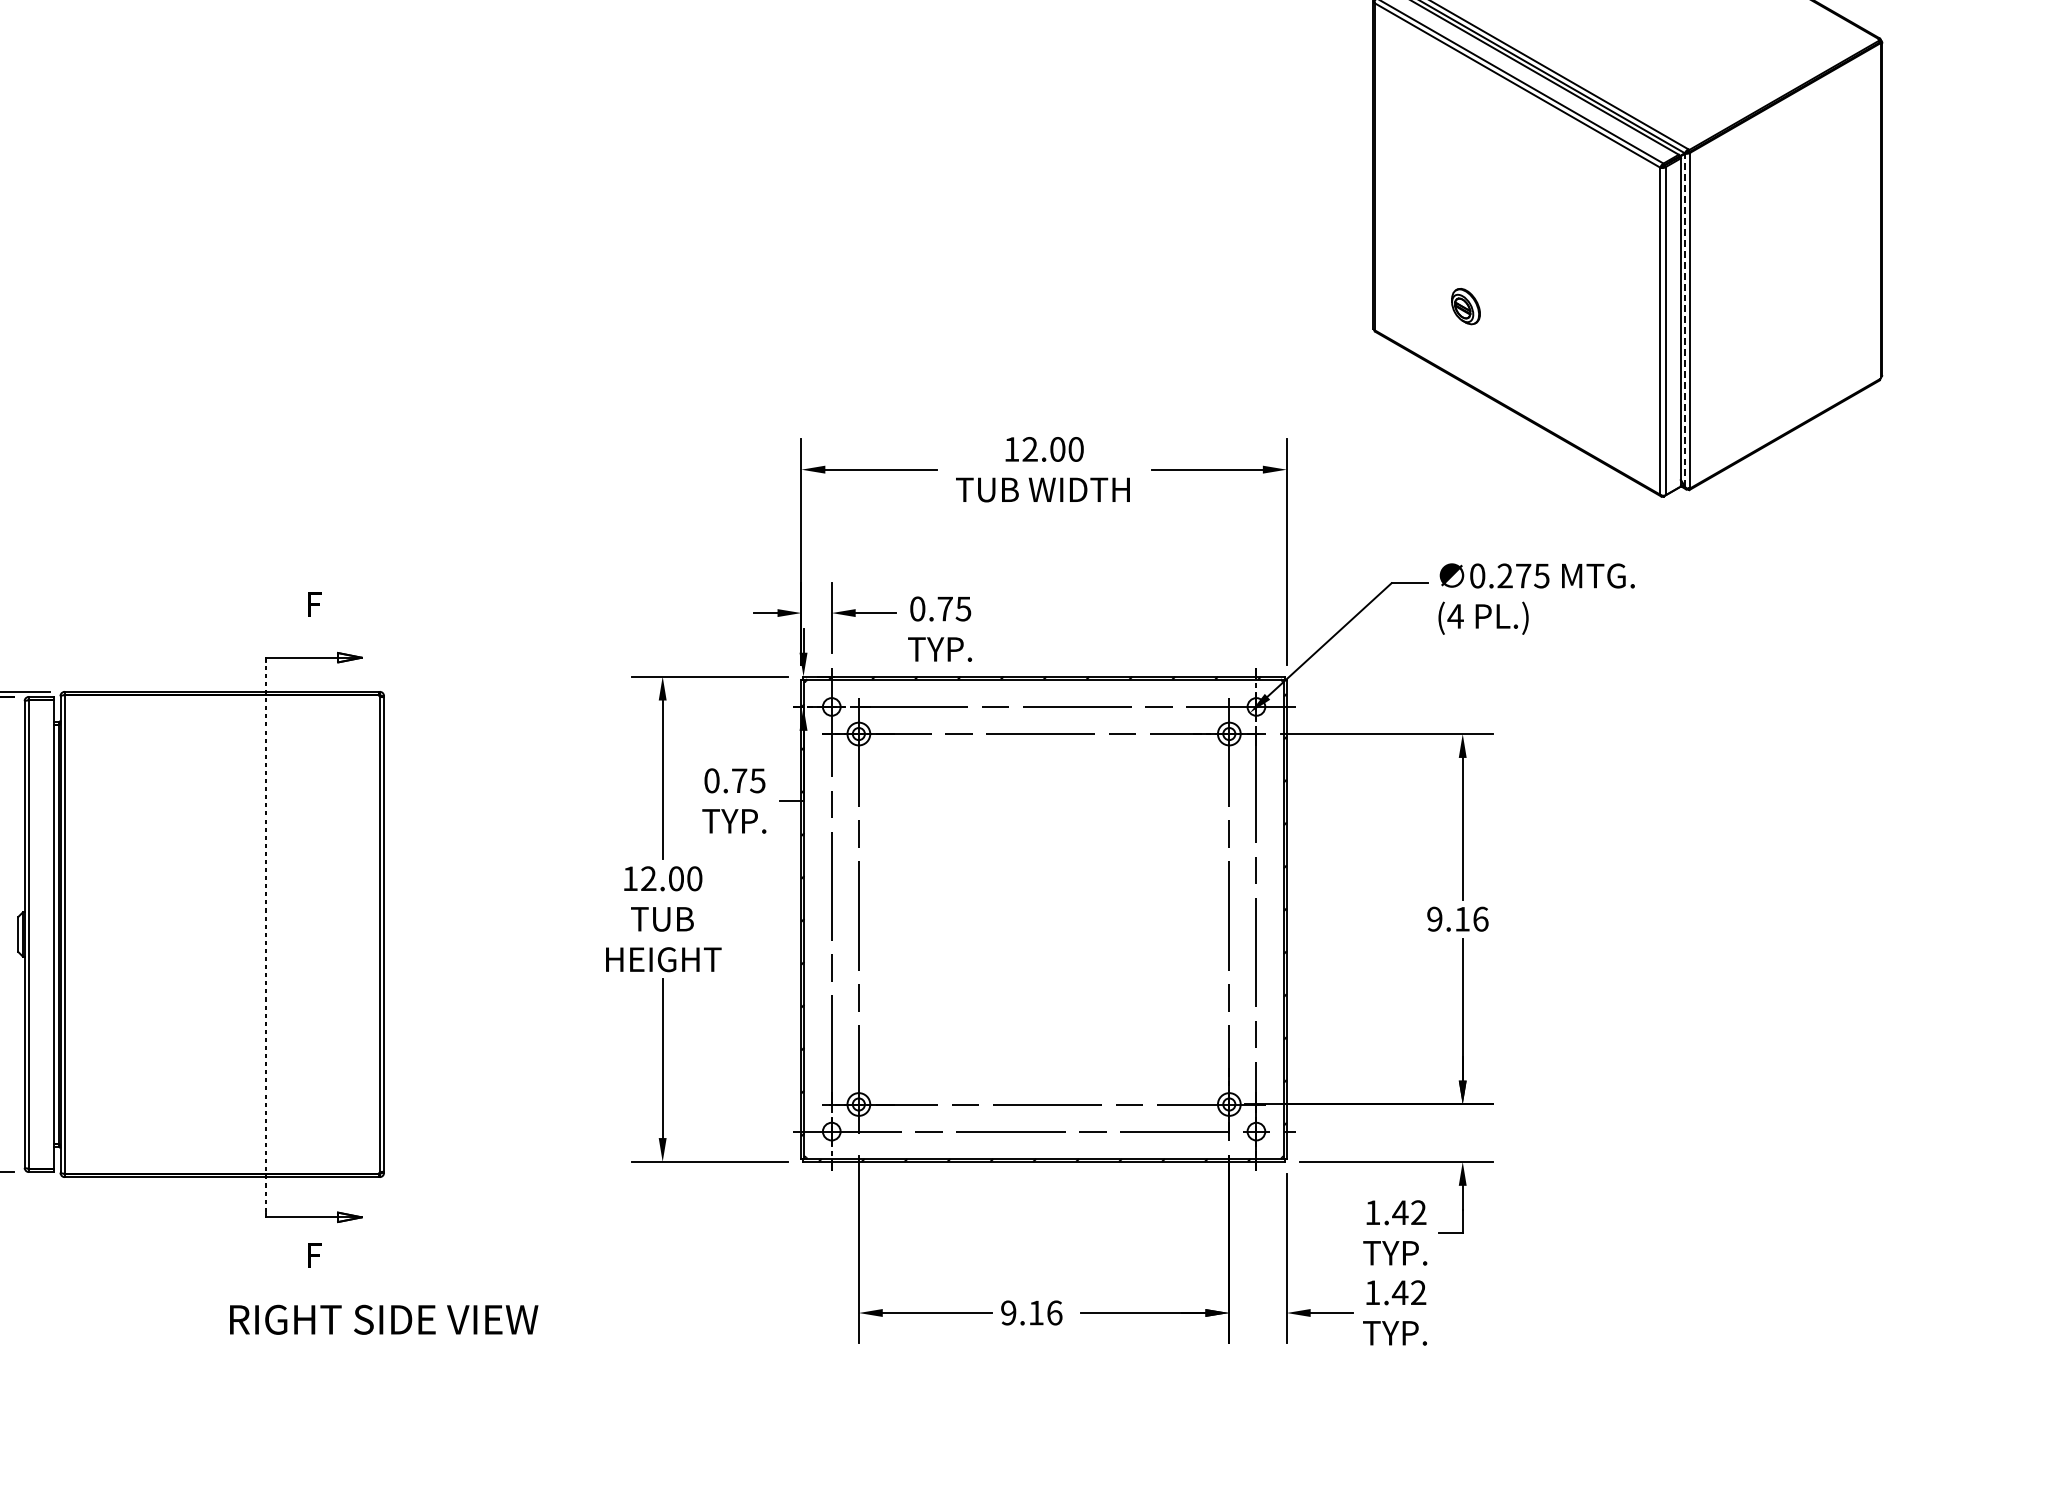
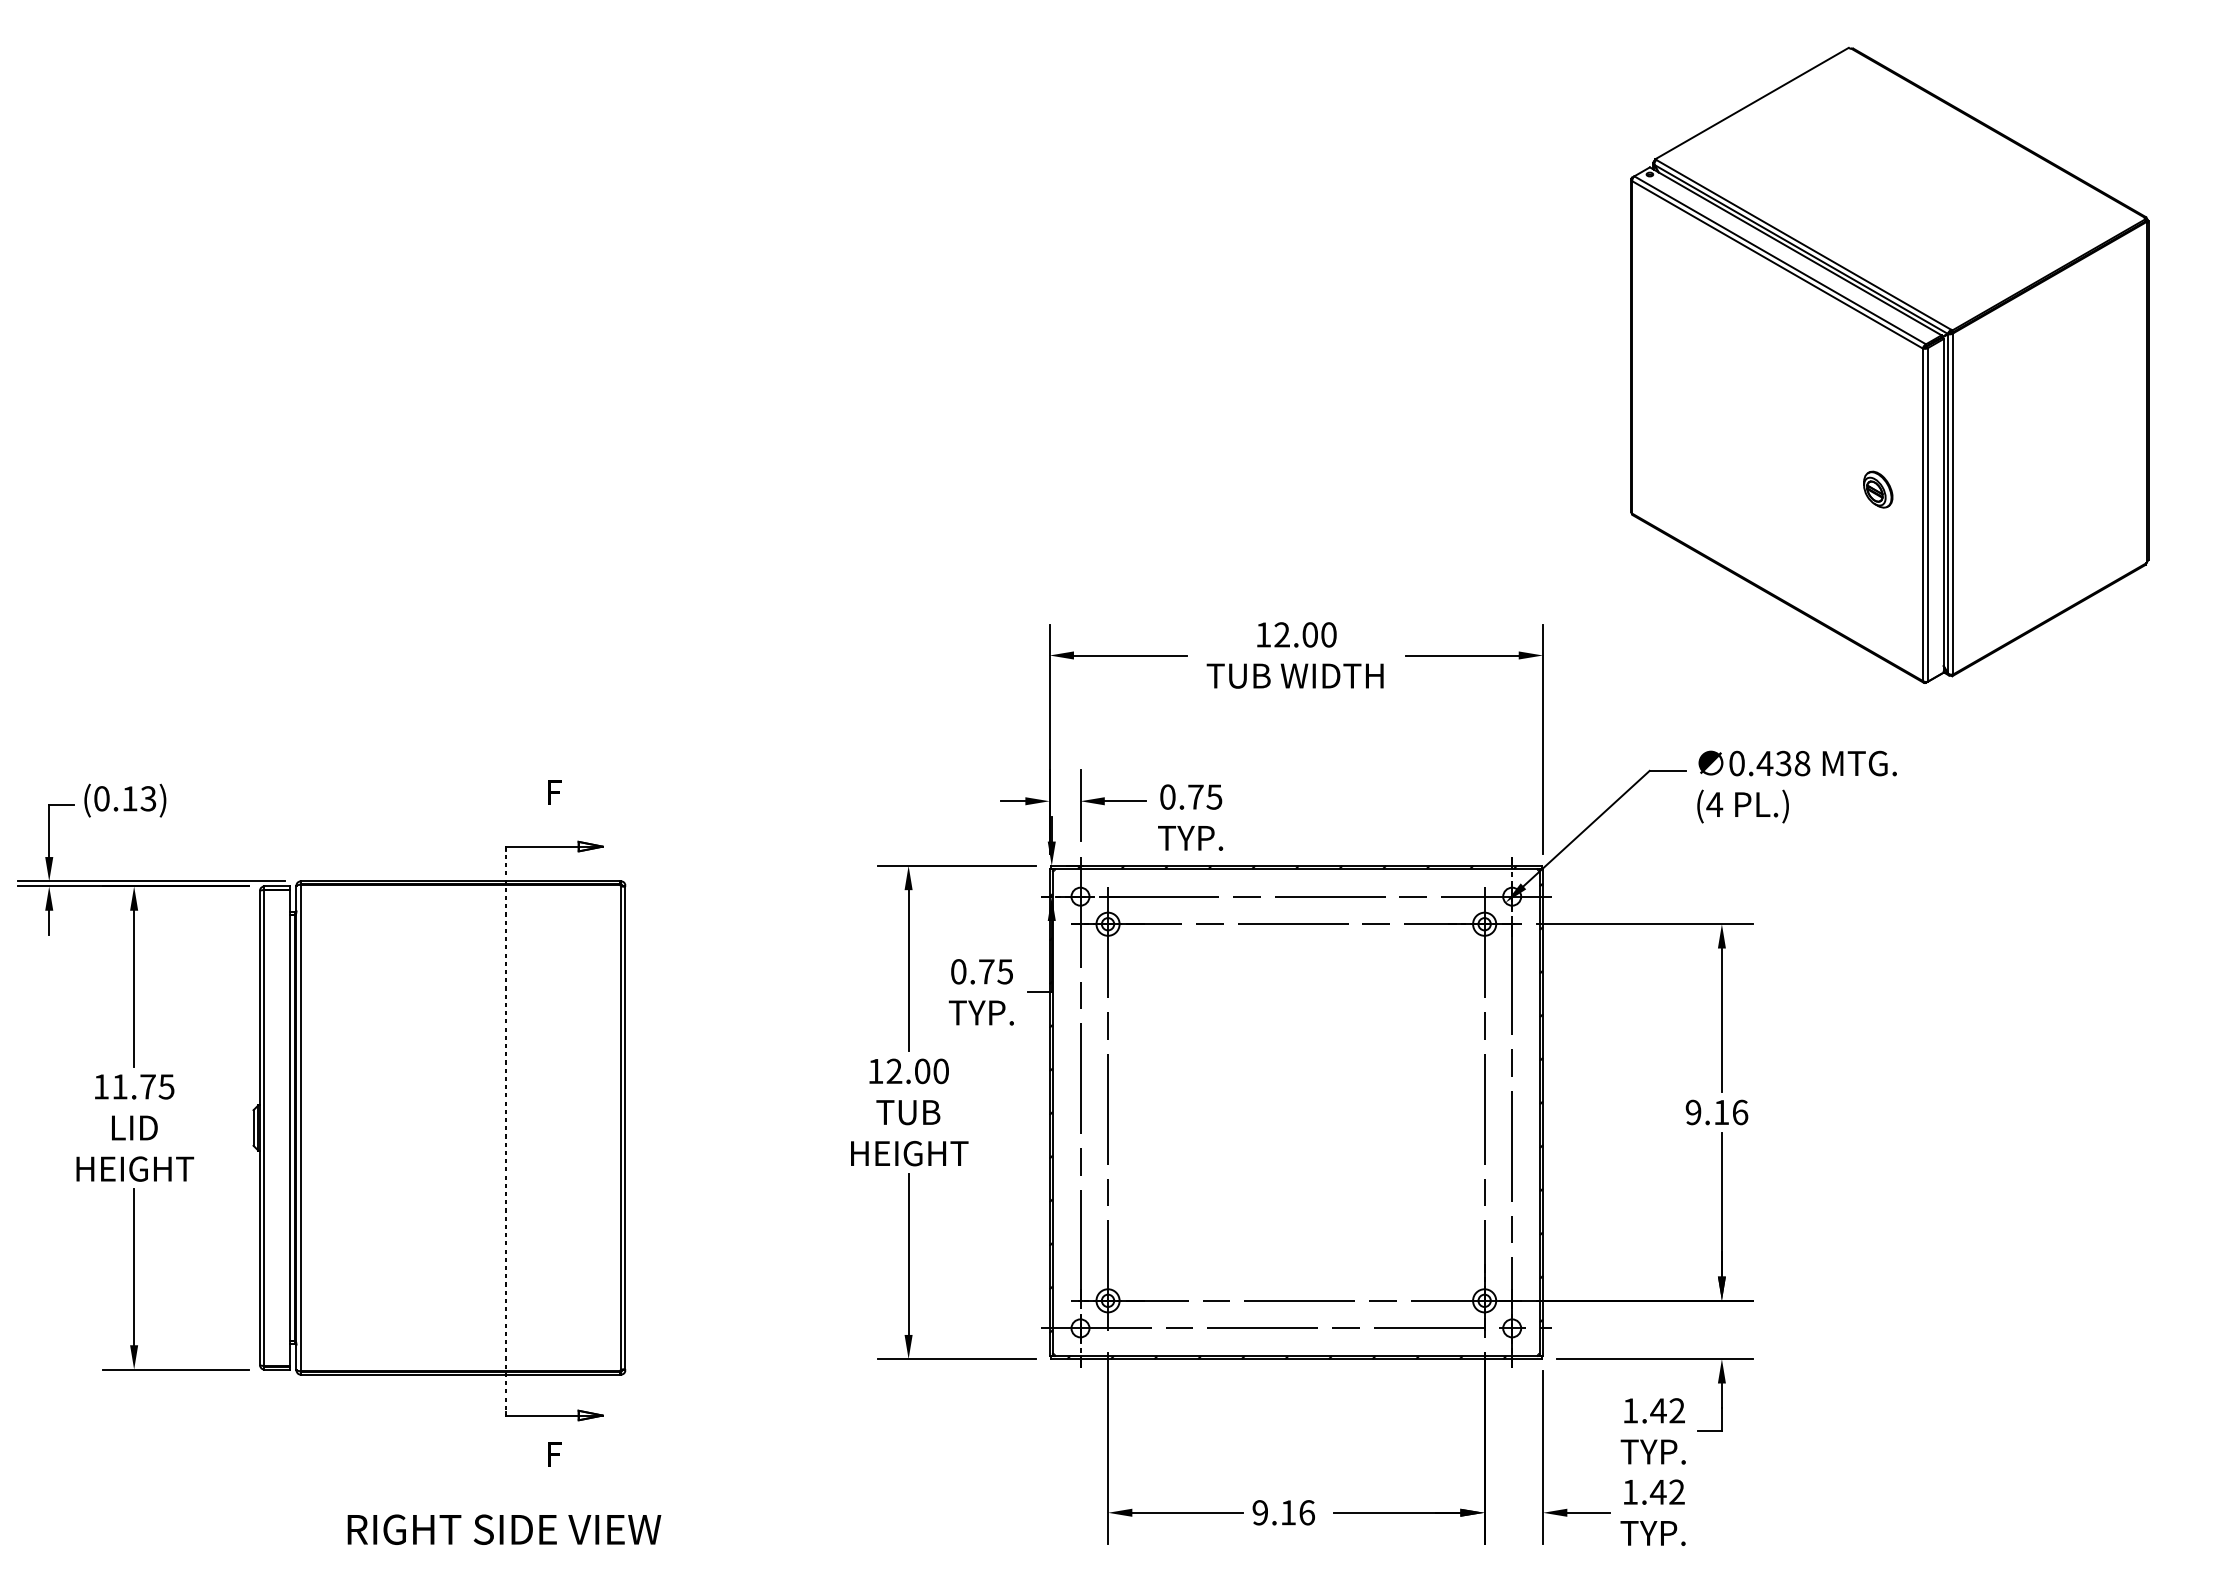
part: (1466, 306) -> (1878, 489), moved
line: (1685, 320) -> (1948, 503), dashed -> solid
text: (1523, 575) -> (1783, 763), 0.275 -> 0.438
text: (384, 1319) -> (504, 1529), moved

